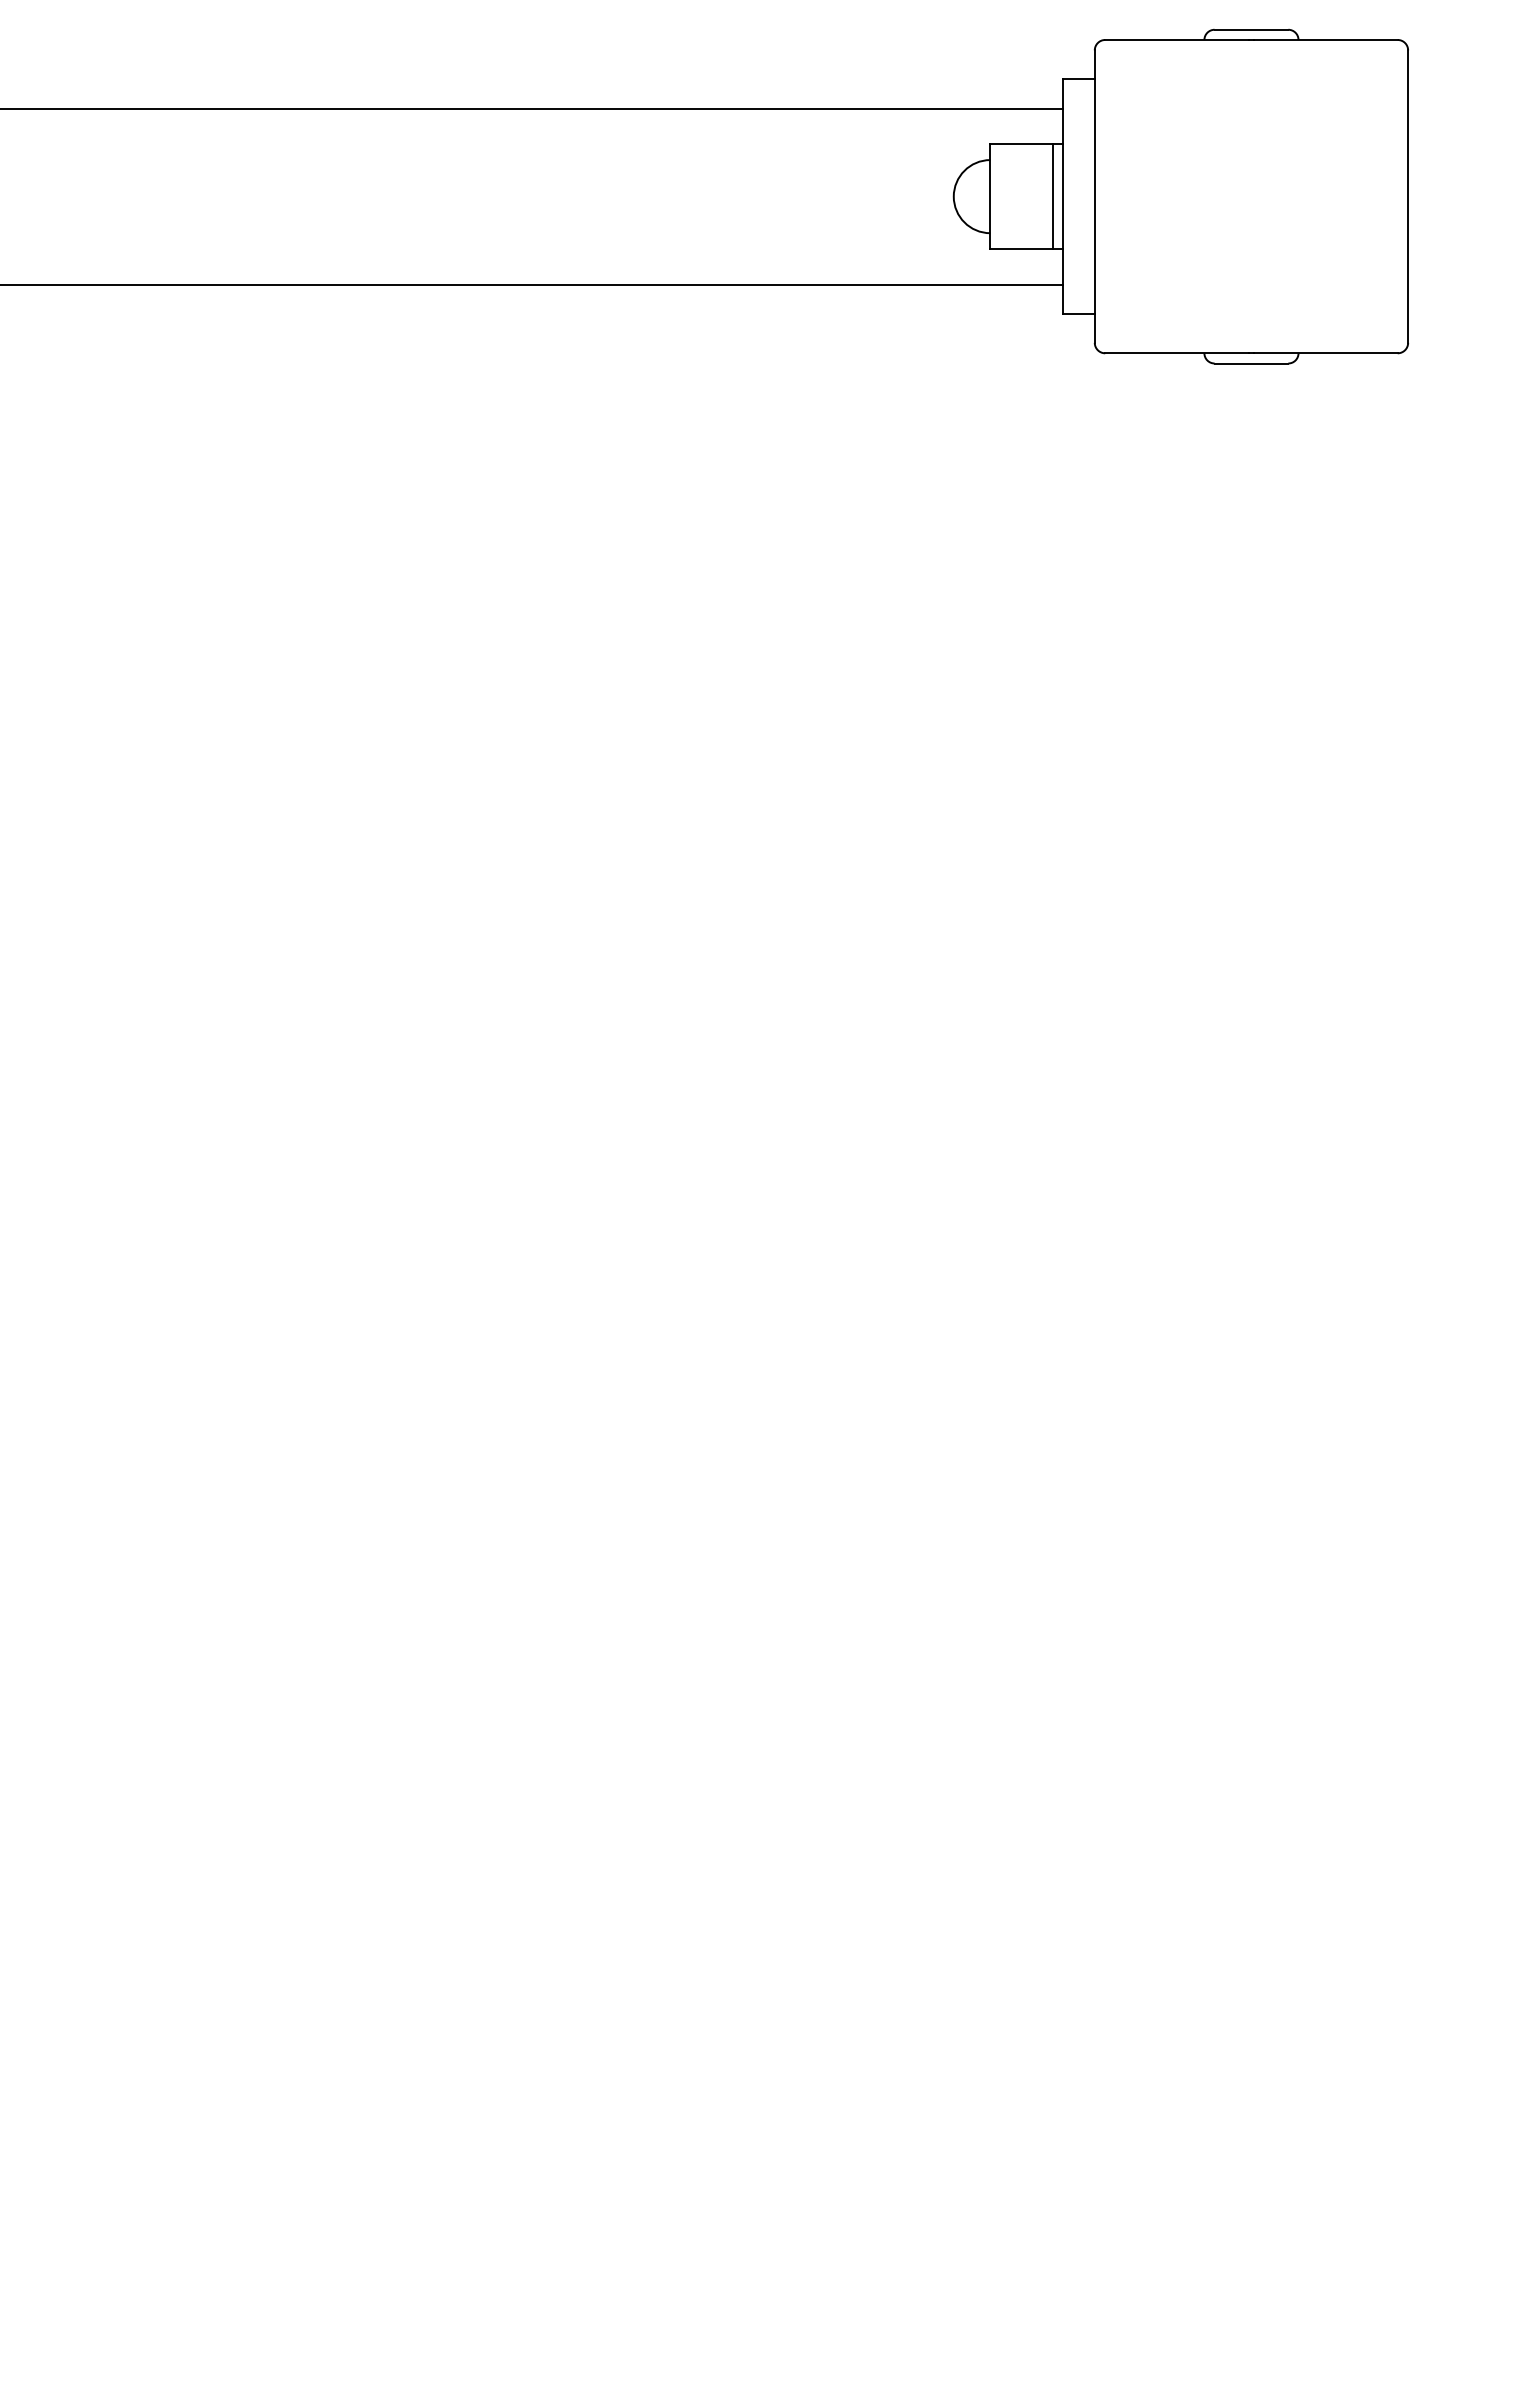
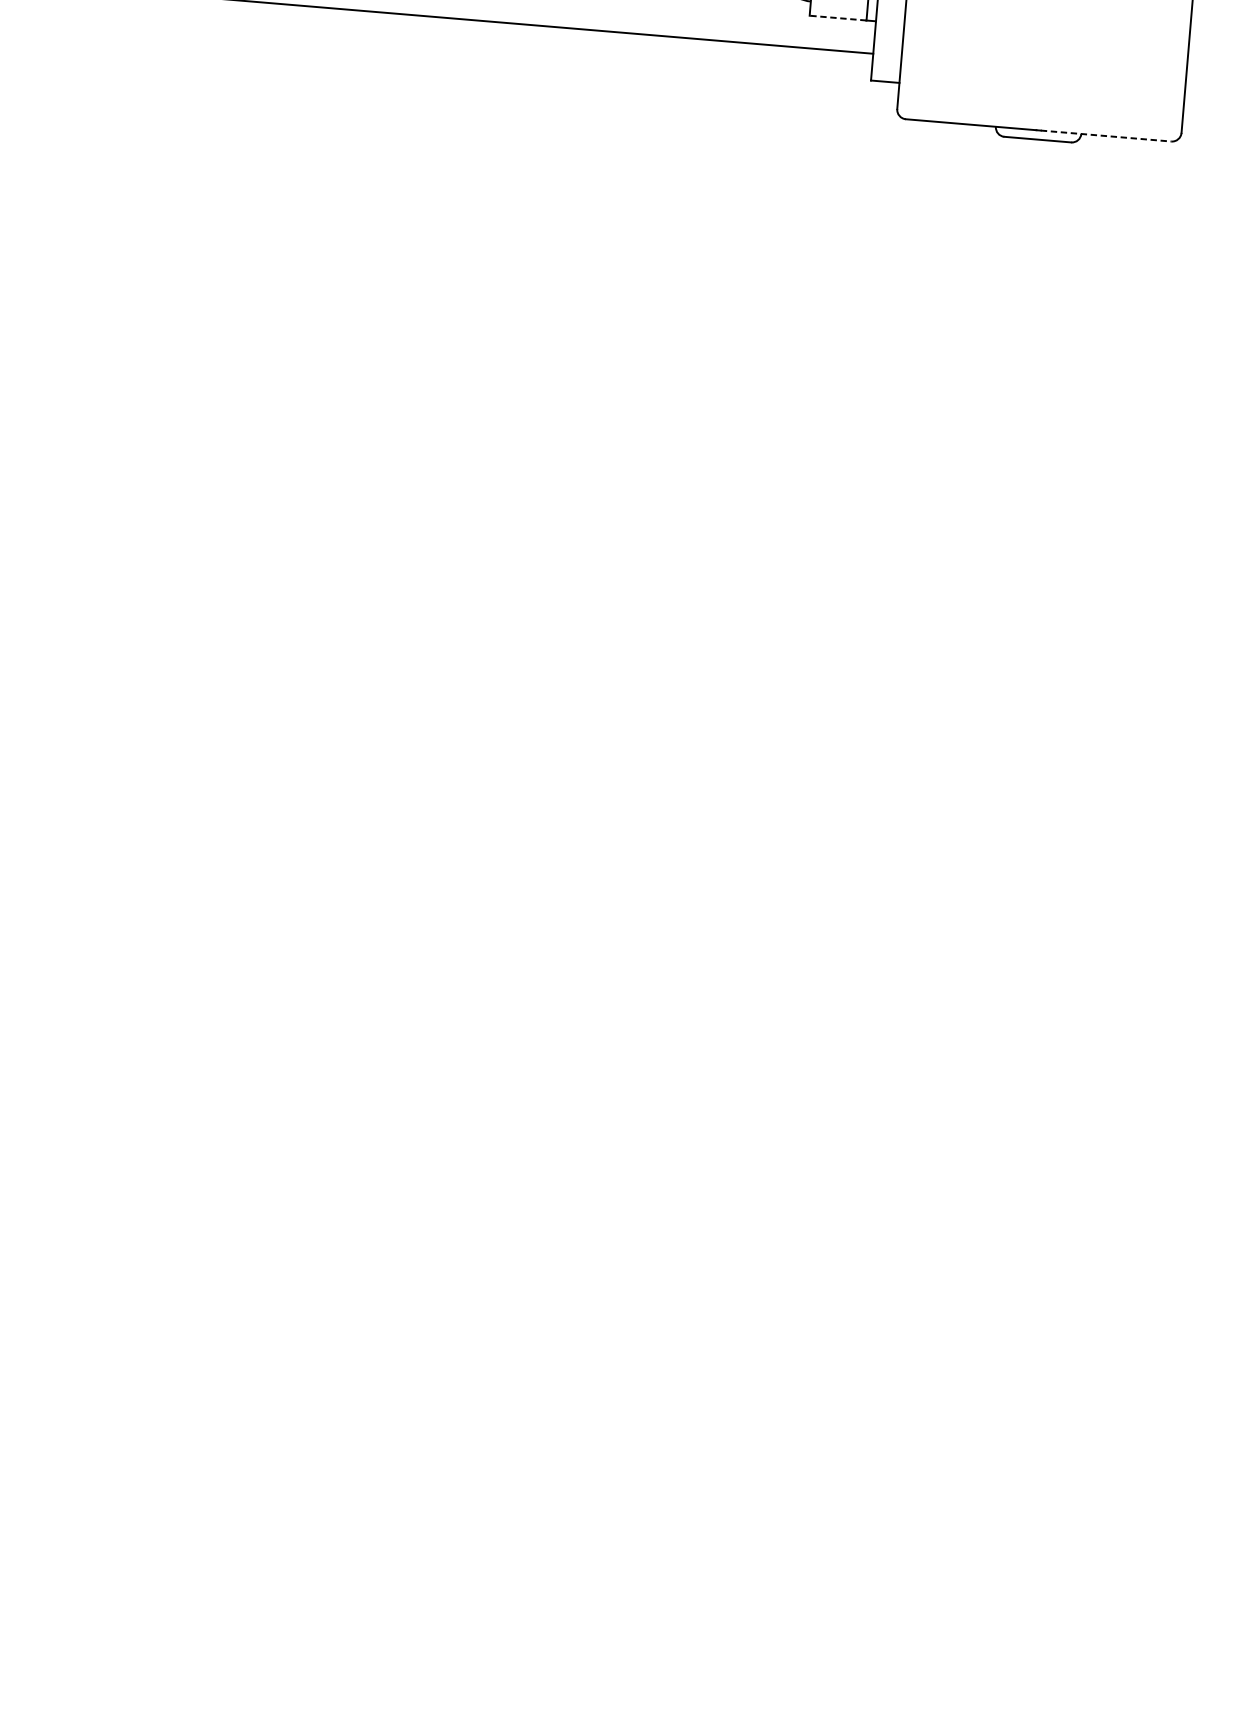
line: (1021, 248) -> (837, 17), solid -> dashed
line: (1325, 353) -> (1105, 136), solid -> dashed

